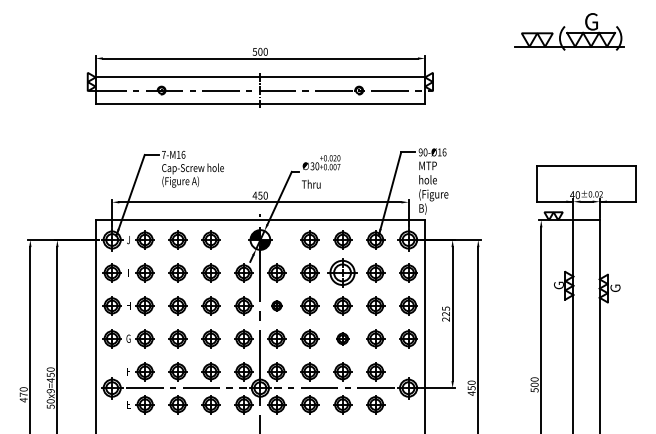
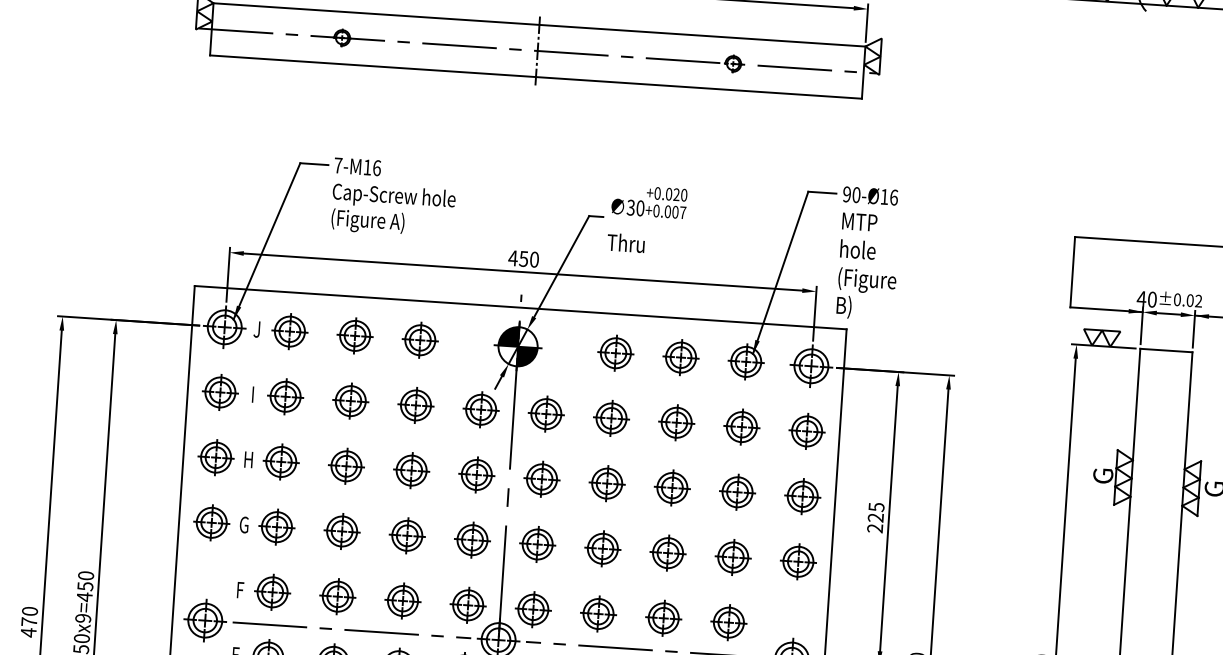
part: (342, 272) -> (676, 421), size x0.62
part: (276, 305) -> (541, 478), size x1.67
part: (342, 338) -> (667, 552), size x1.43

